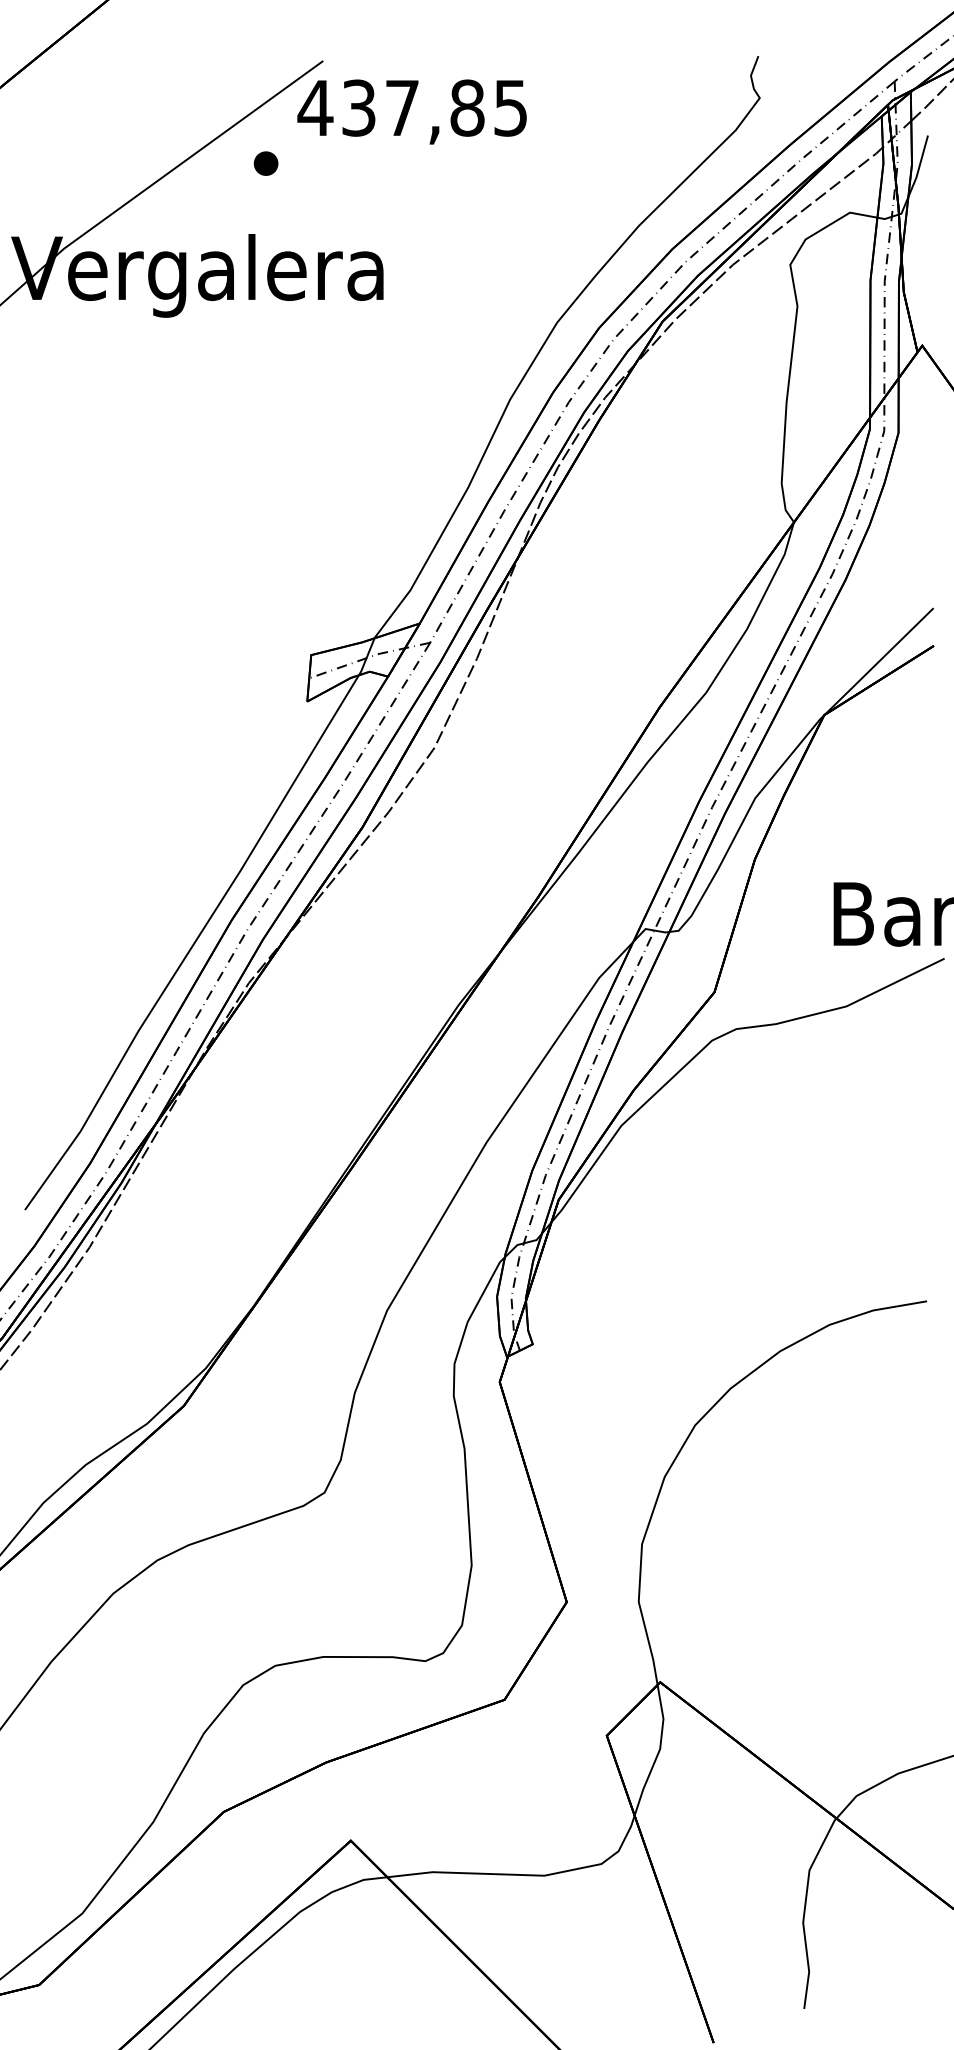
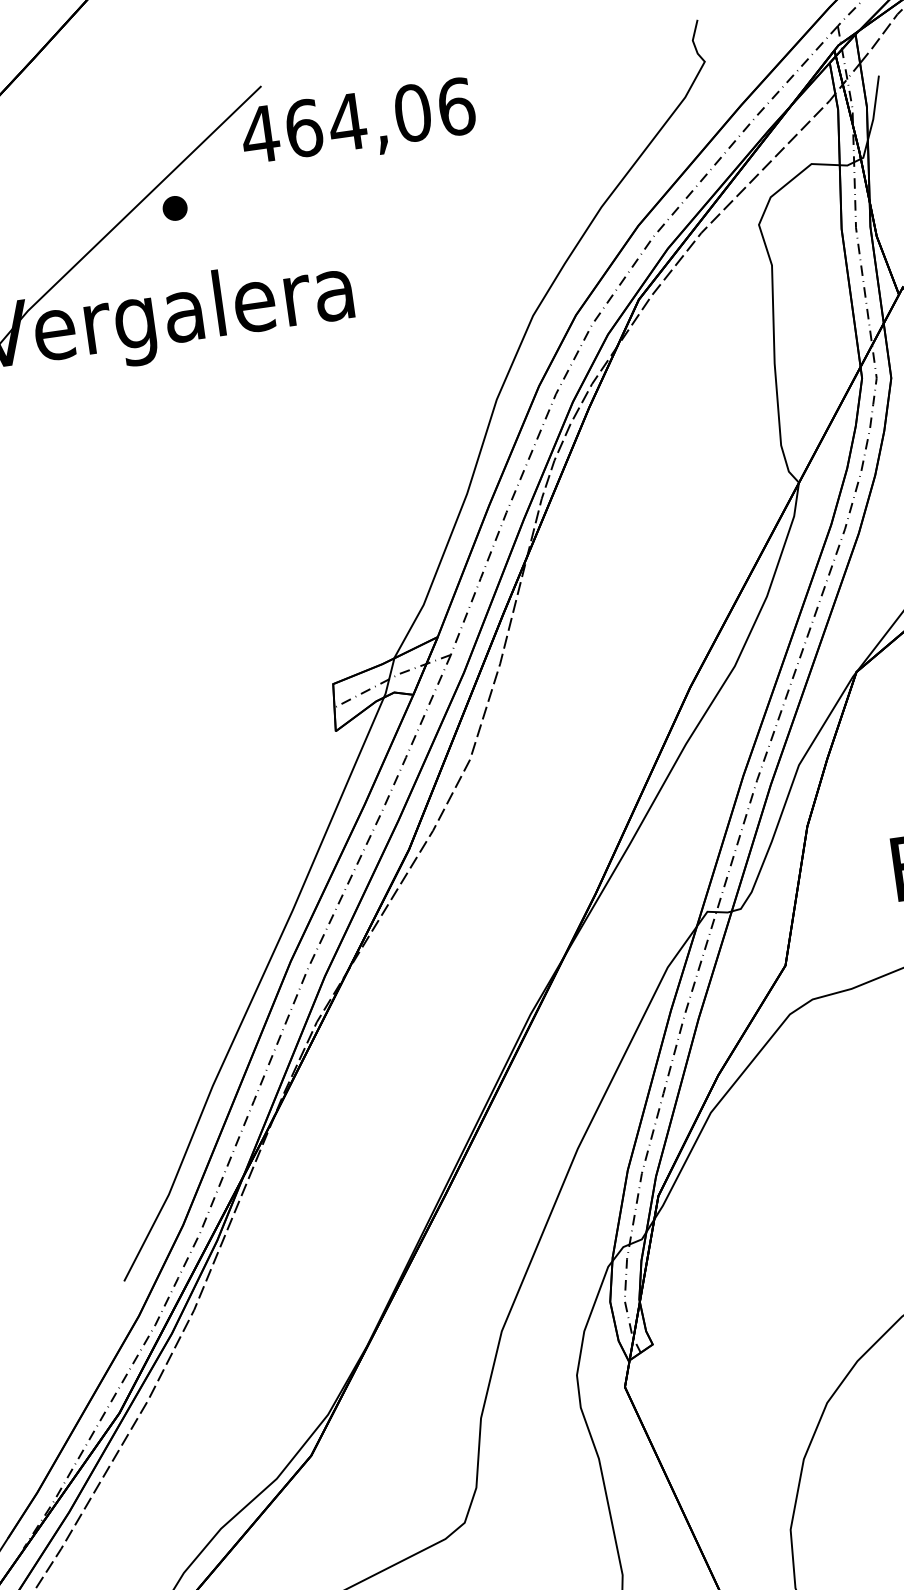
text: (435, 107) -> (380, 116), 437,85 -> 464,06
part: (265, 163) -> (174, 208), moved

